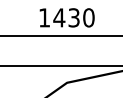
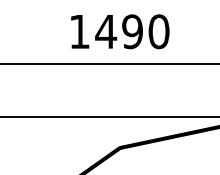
text: (73, 17) -> (131, 31), 1430 -> 1490

